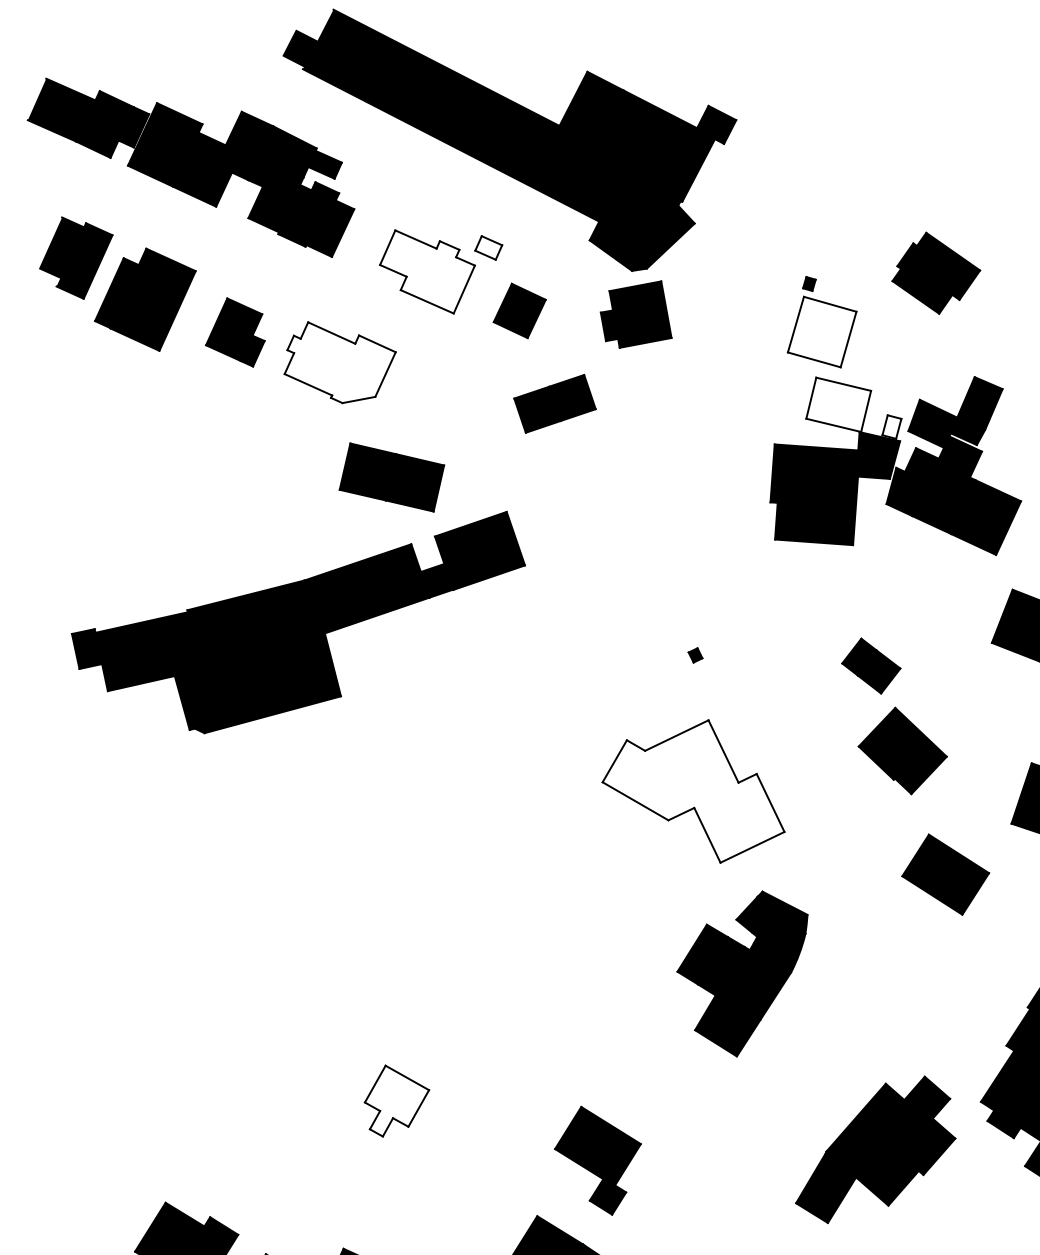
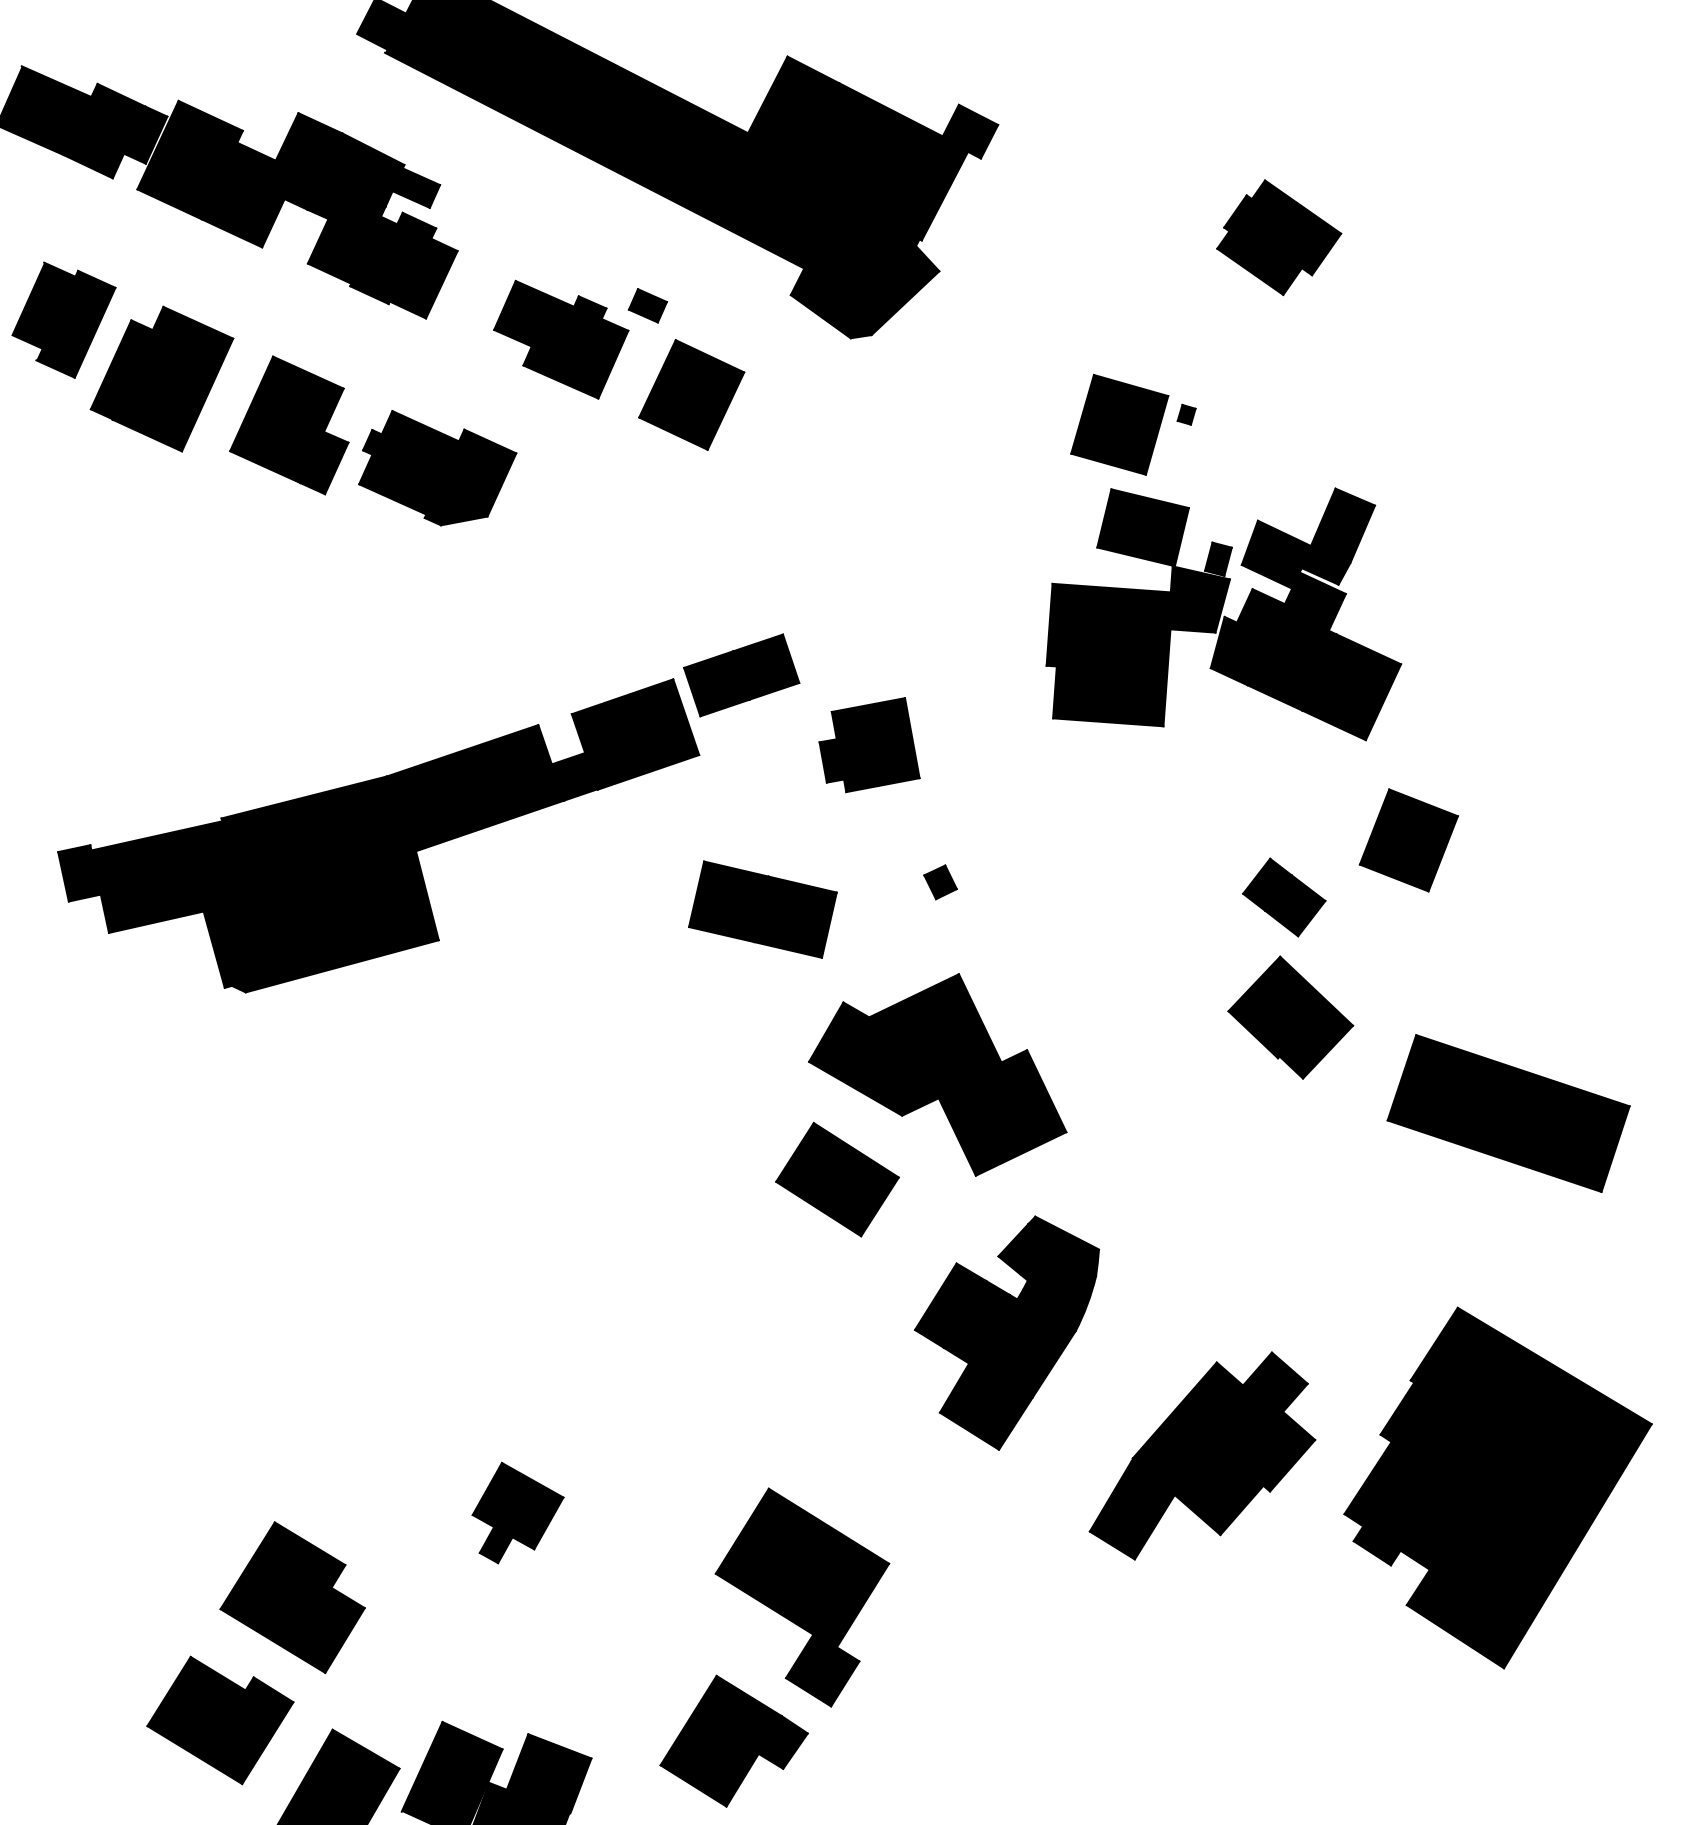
fill: (488, 247) -> (647, 305), added
fill: (427, 271) -> (561, 339), added
part: (936, 273) -> (1279, 237), moved
part: (809, 283) -> (1186, 414), moved
part: (519, 310) -> (691, 394), size x1.43
part: (636, 314) -> (869, 745), moved
fill: (822, 331) -> (1119, 424), added
part: (235, 332) -> (289, 425), size x1.43
fill: (340, 362) -> (437, 468), added
part: (554, 403) -> (741, 675), moved
fill: (838, 404) -> (1142, 527), added
fill: (891, 426) -> (1218, 558), added
part: (391, 477) -> (762, 909), moved
part: (695, 655) -> (940, 882), size x1.67
part: (871, 666) -> (1284, 897), moved
part: (902, 750) -> (1290, 1017), moved
fill: (693, 791) -> (937, 1074), added
part: (945, 874) -> (837, 1179), moved
fill: (396, 1100) -> (517, 1512), added
part: (875, 1149) -> (1202, 1455), moved
part: (237, 1160) -> (292, 1597), added
part: (597, 1160) -> (802, 1597), size x1.43

